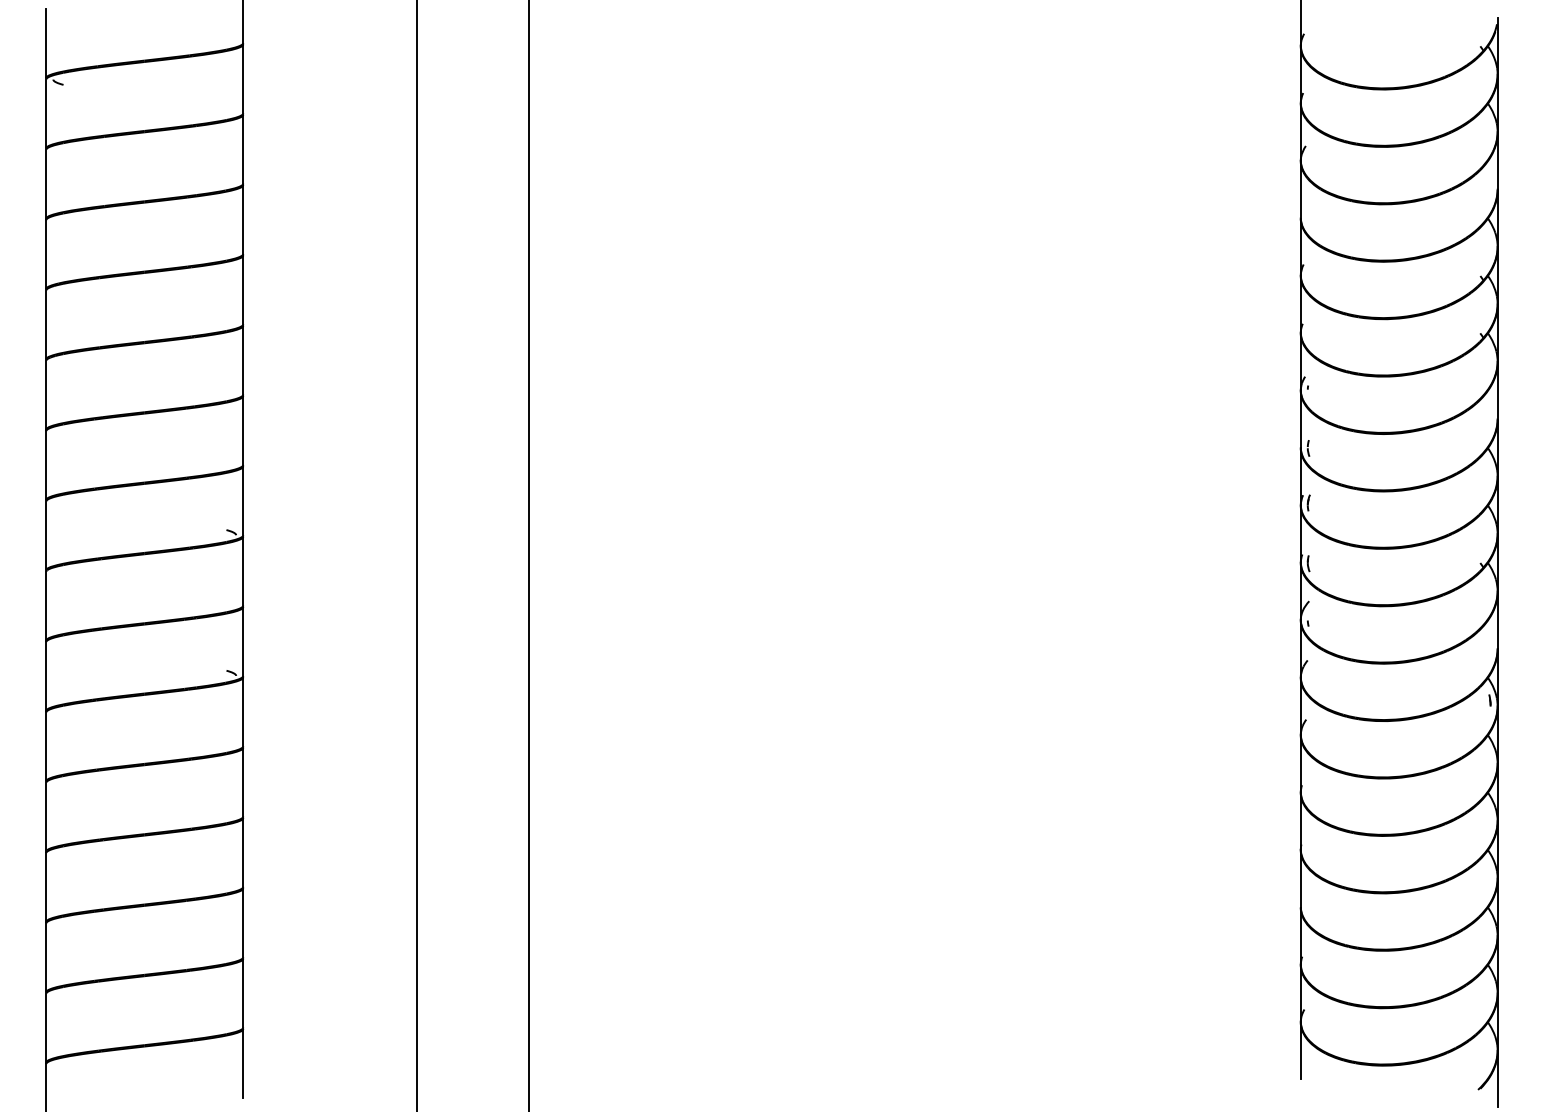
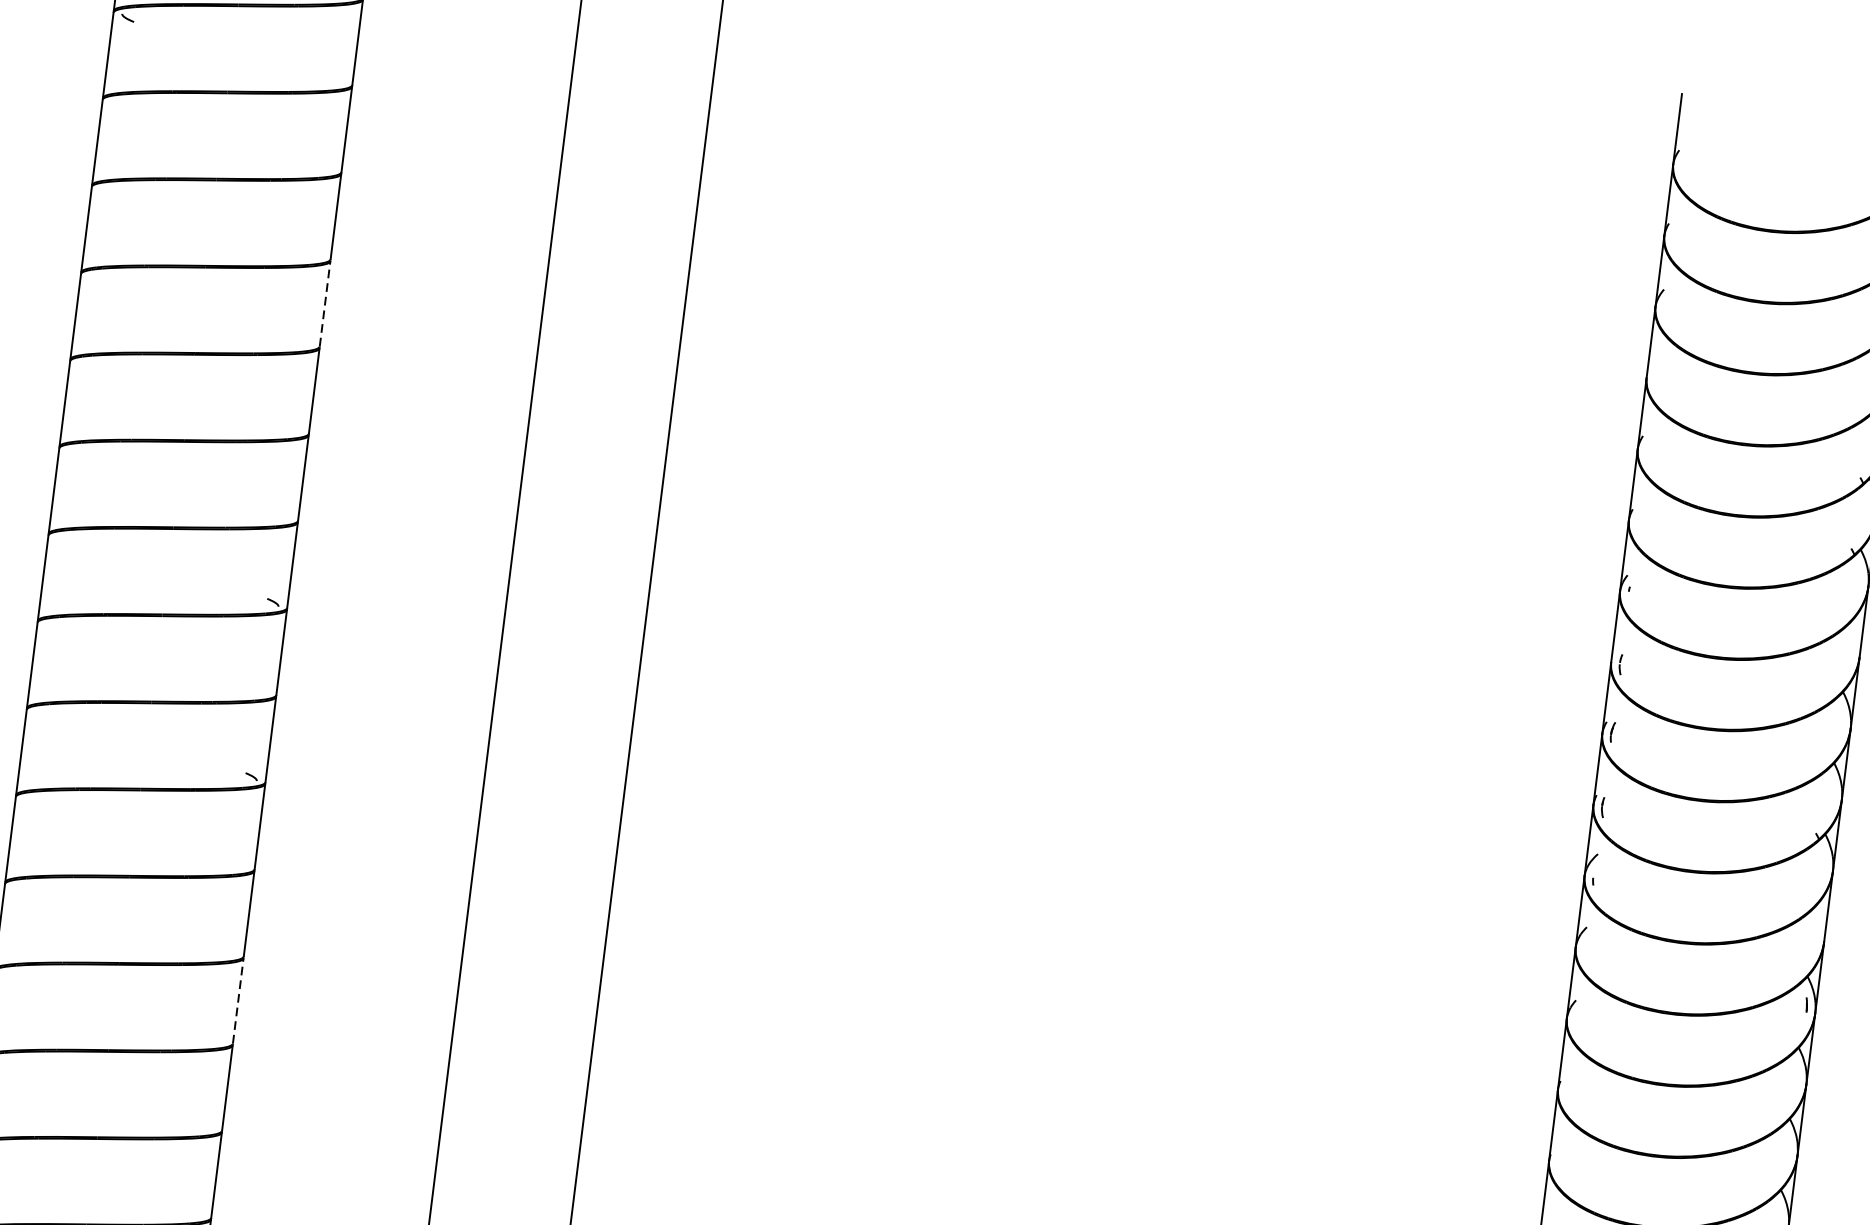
line: (243, 289) -> (325, 303), solid -> dashed
line: (243, 851) -> (238, 999), solid -> dashed

